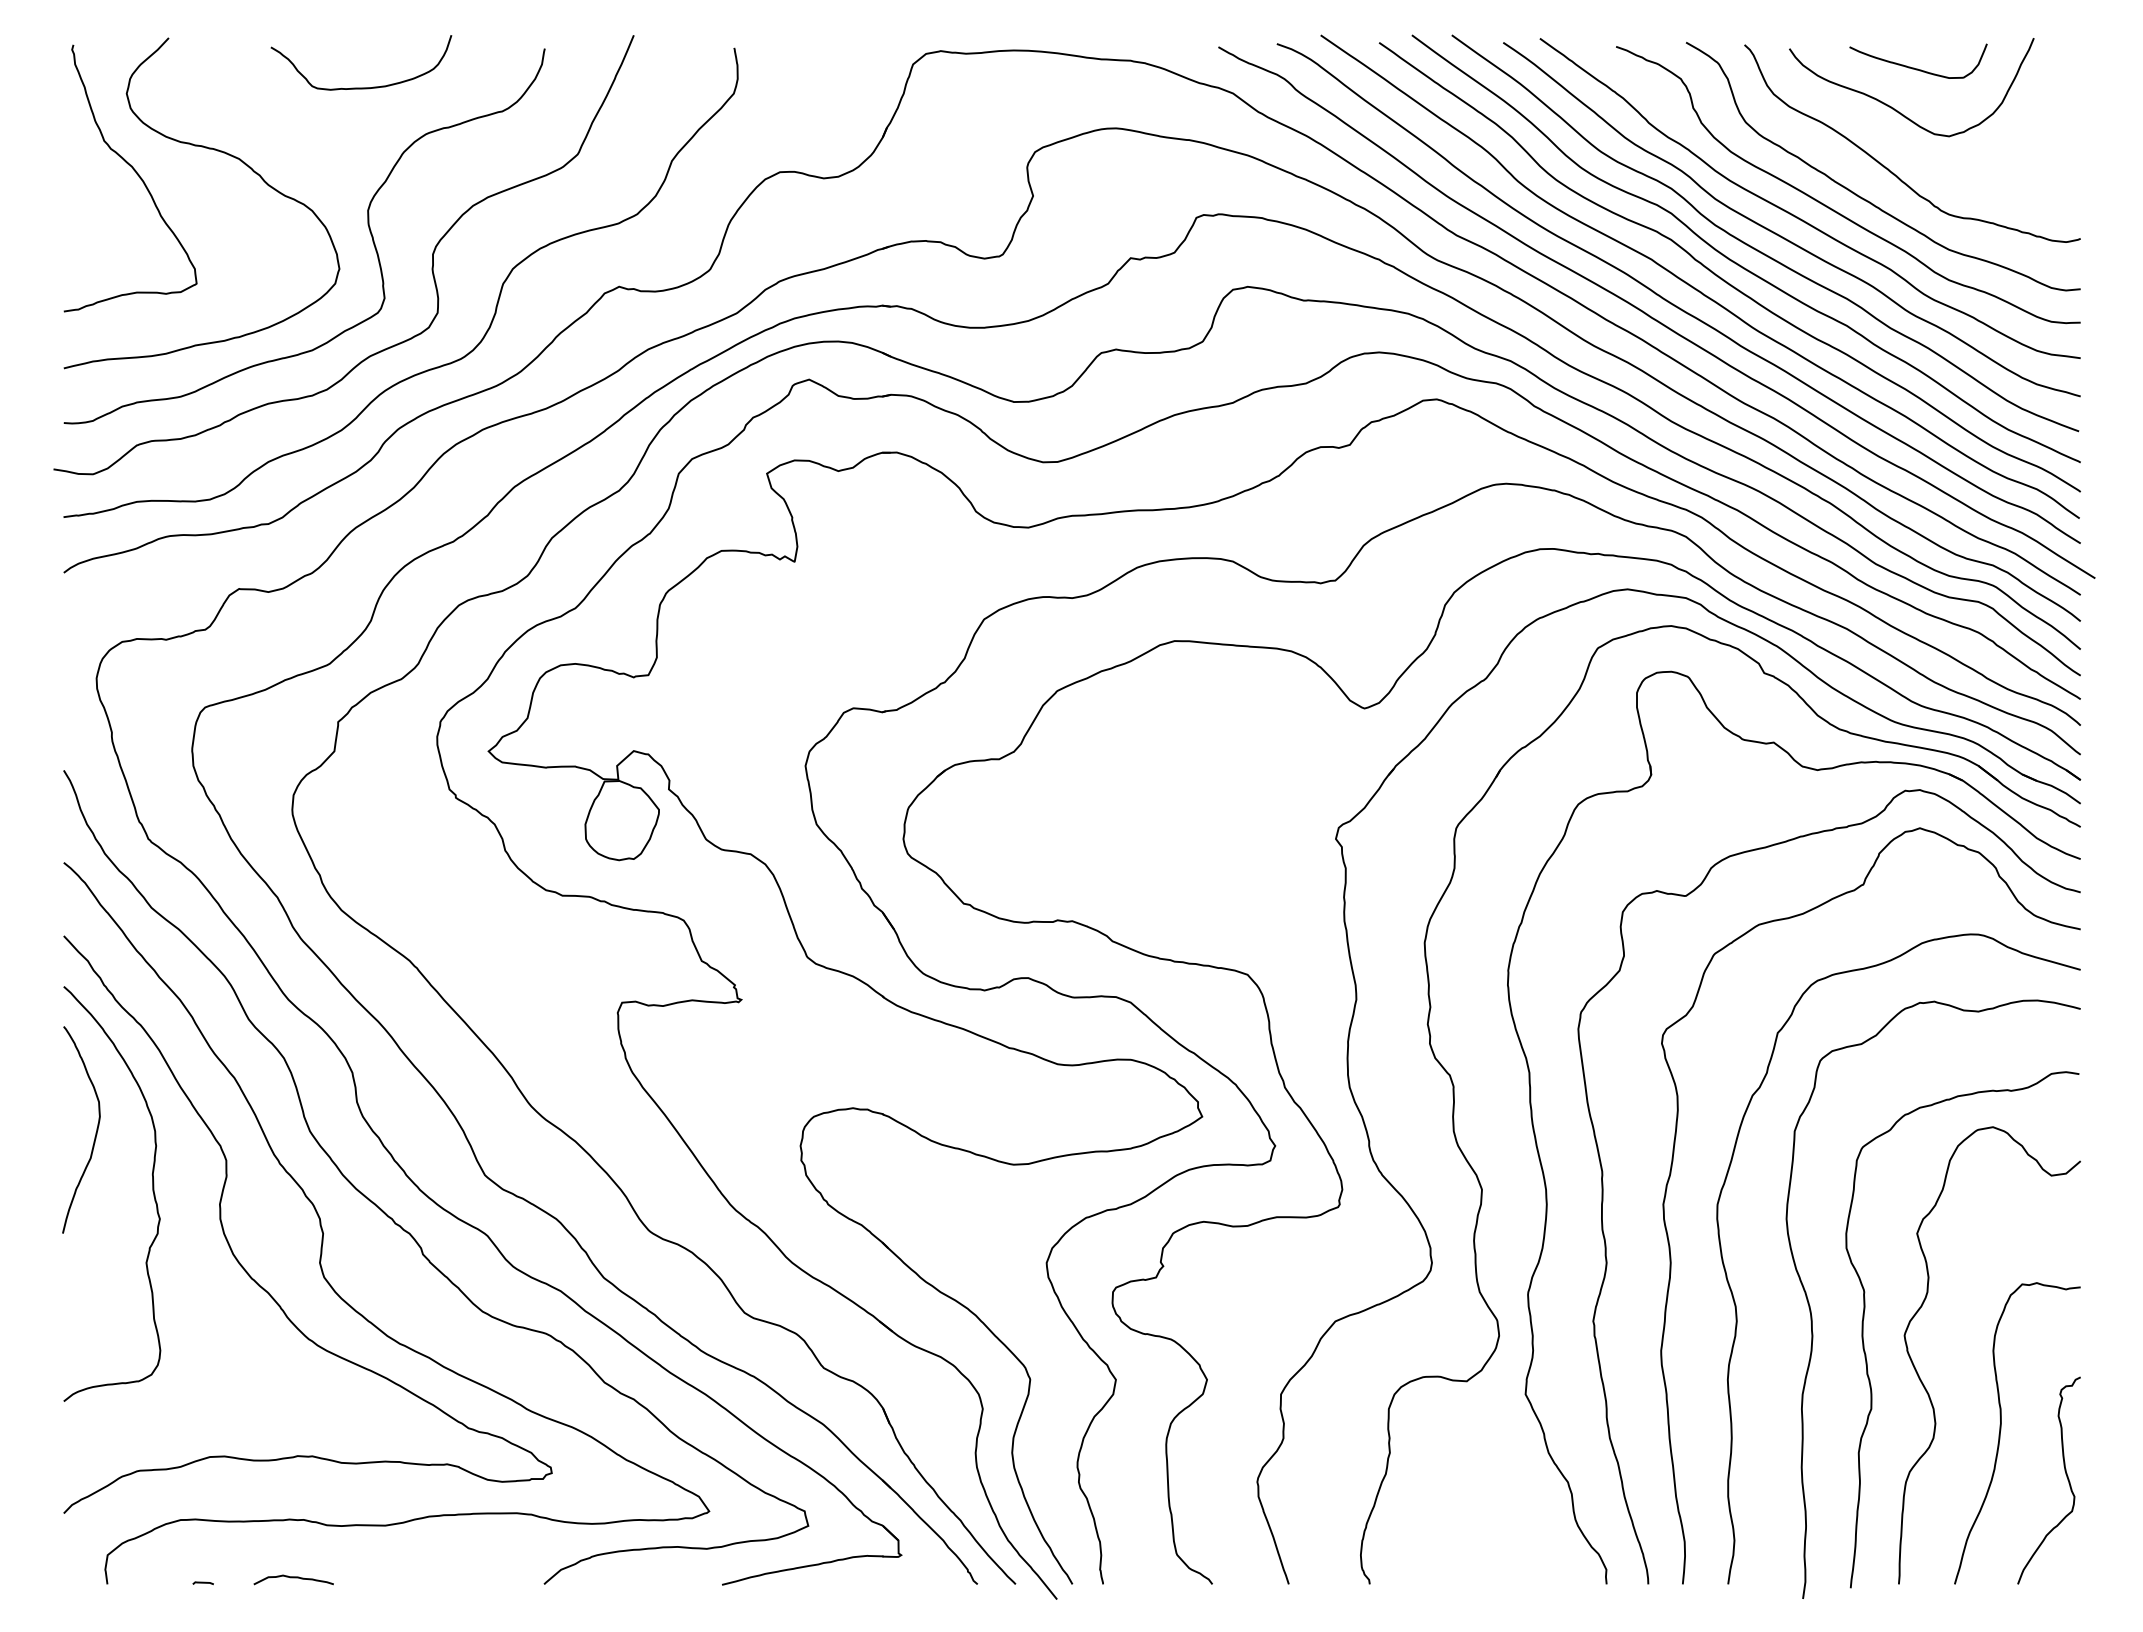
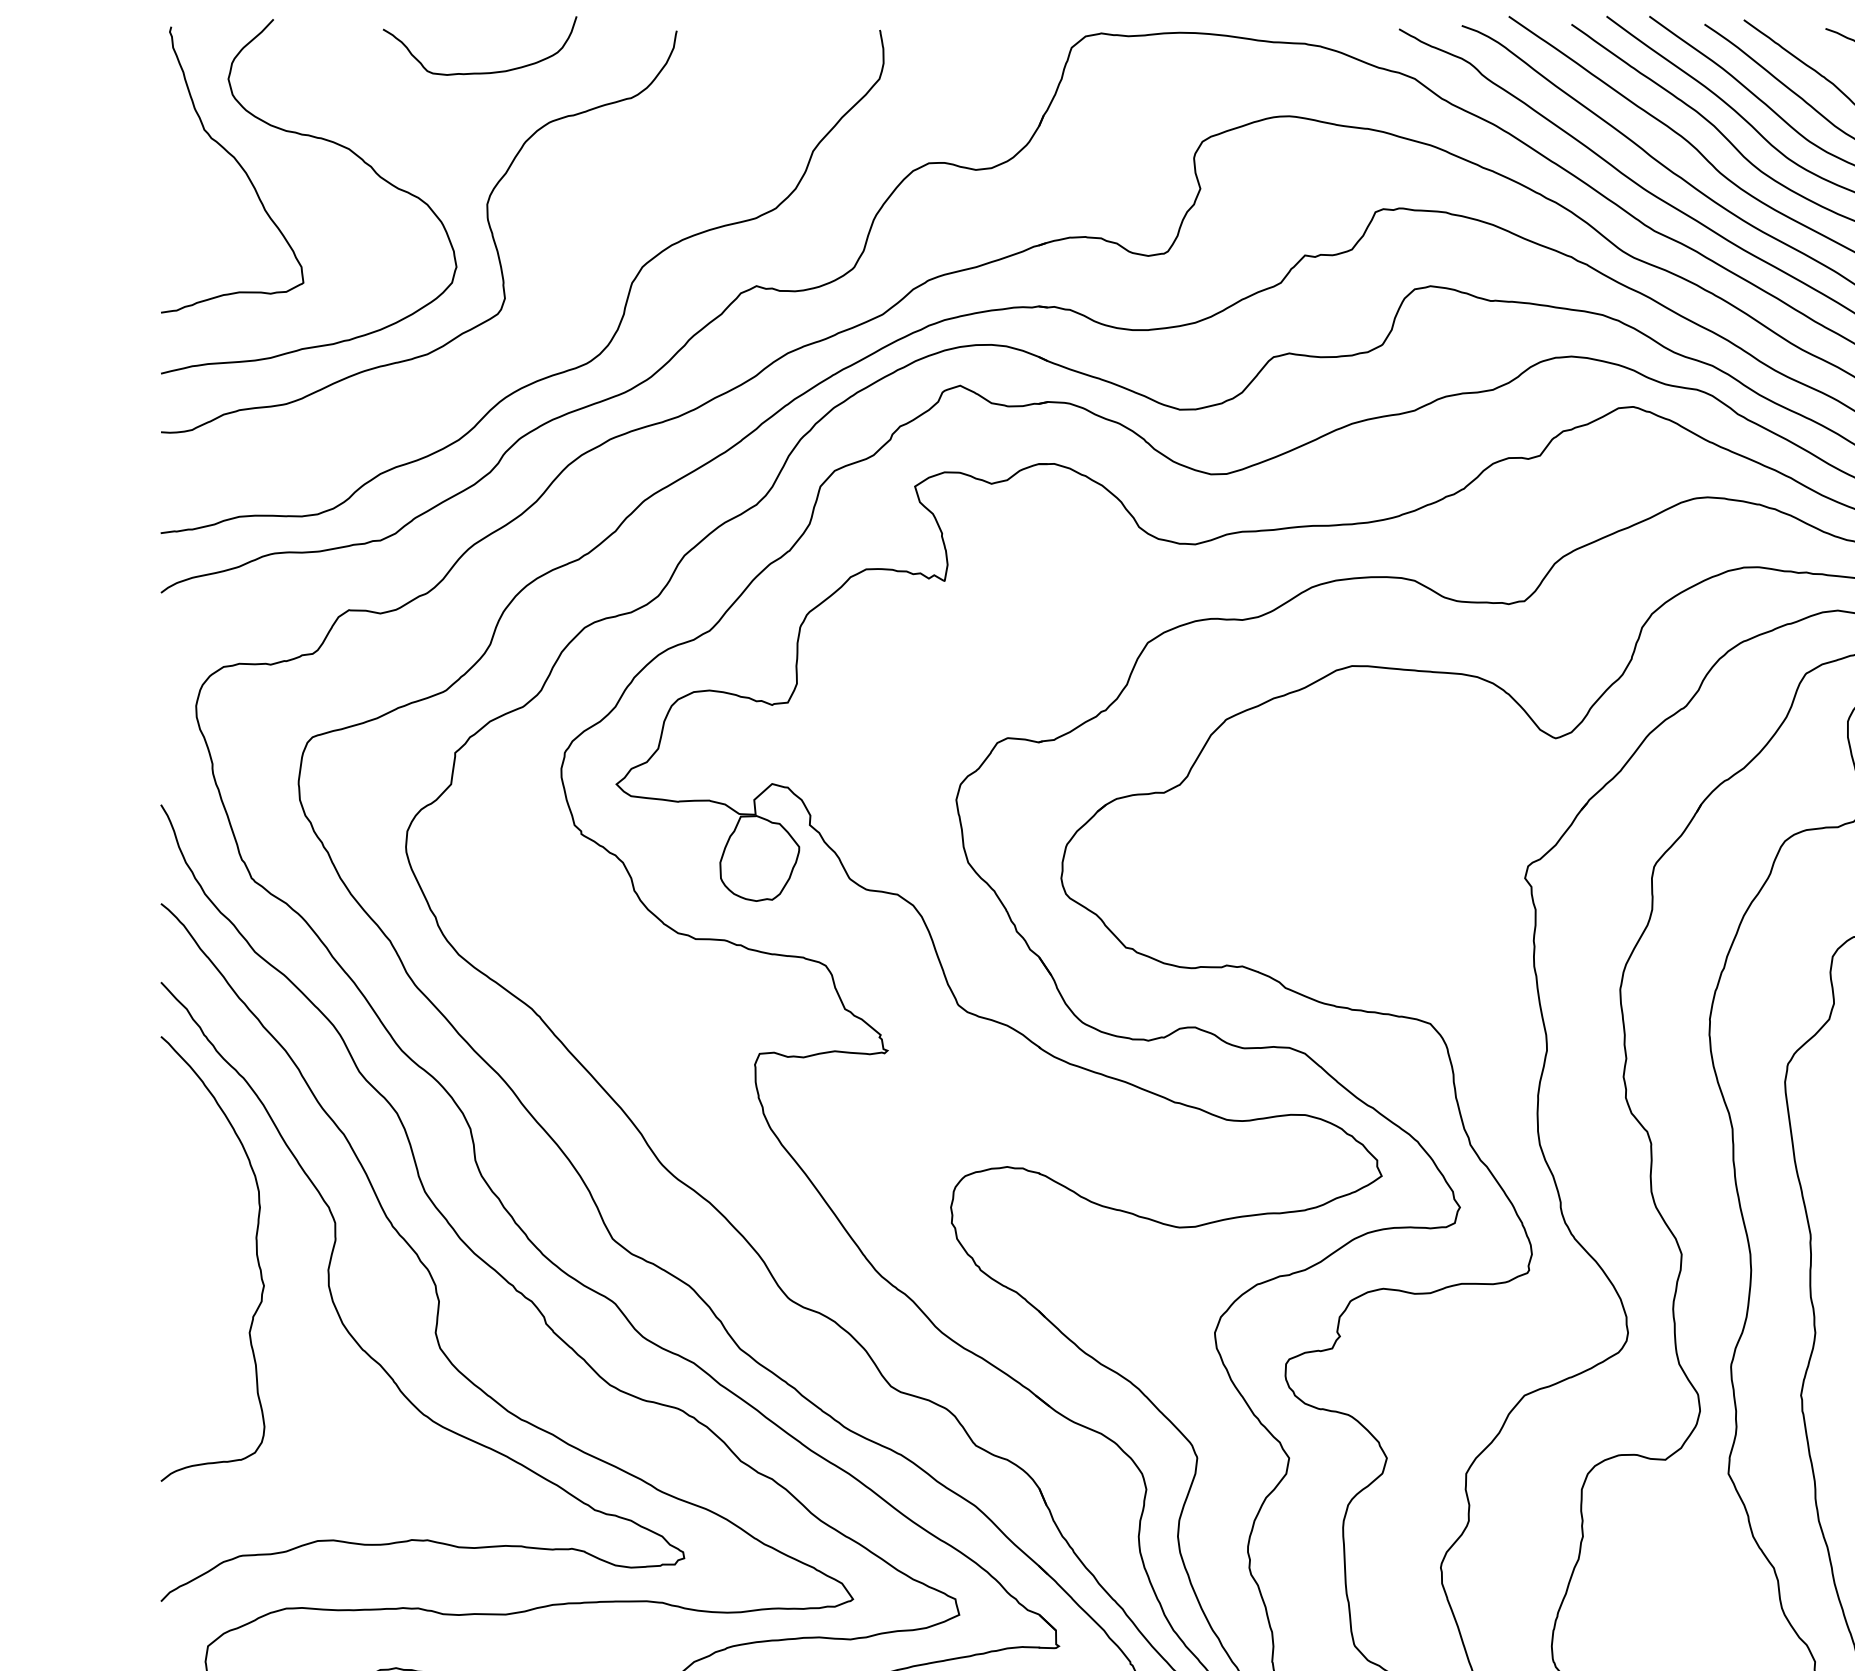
curve: (431, 267) -> (555, 265), removed
curve: (95, 1132) -> (194, 1193), removed

